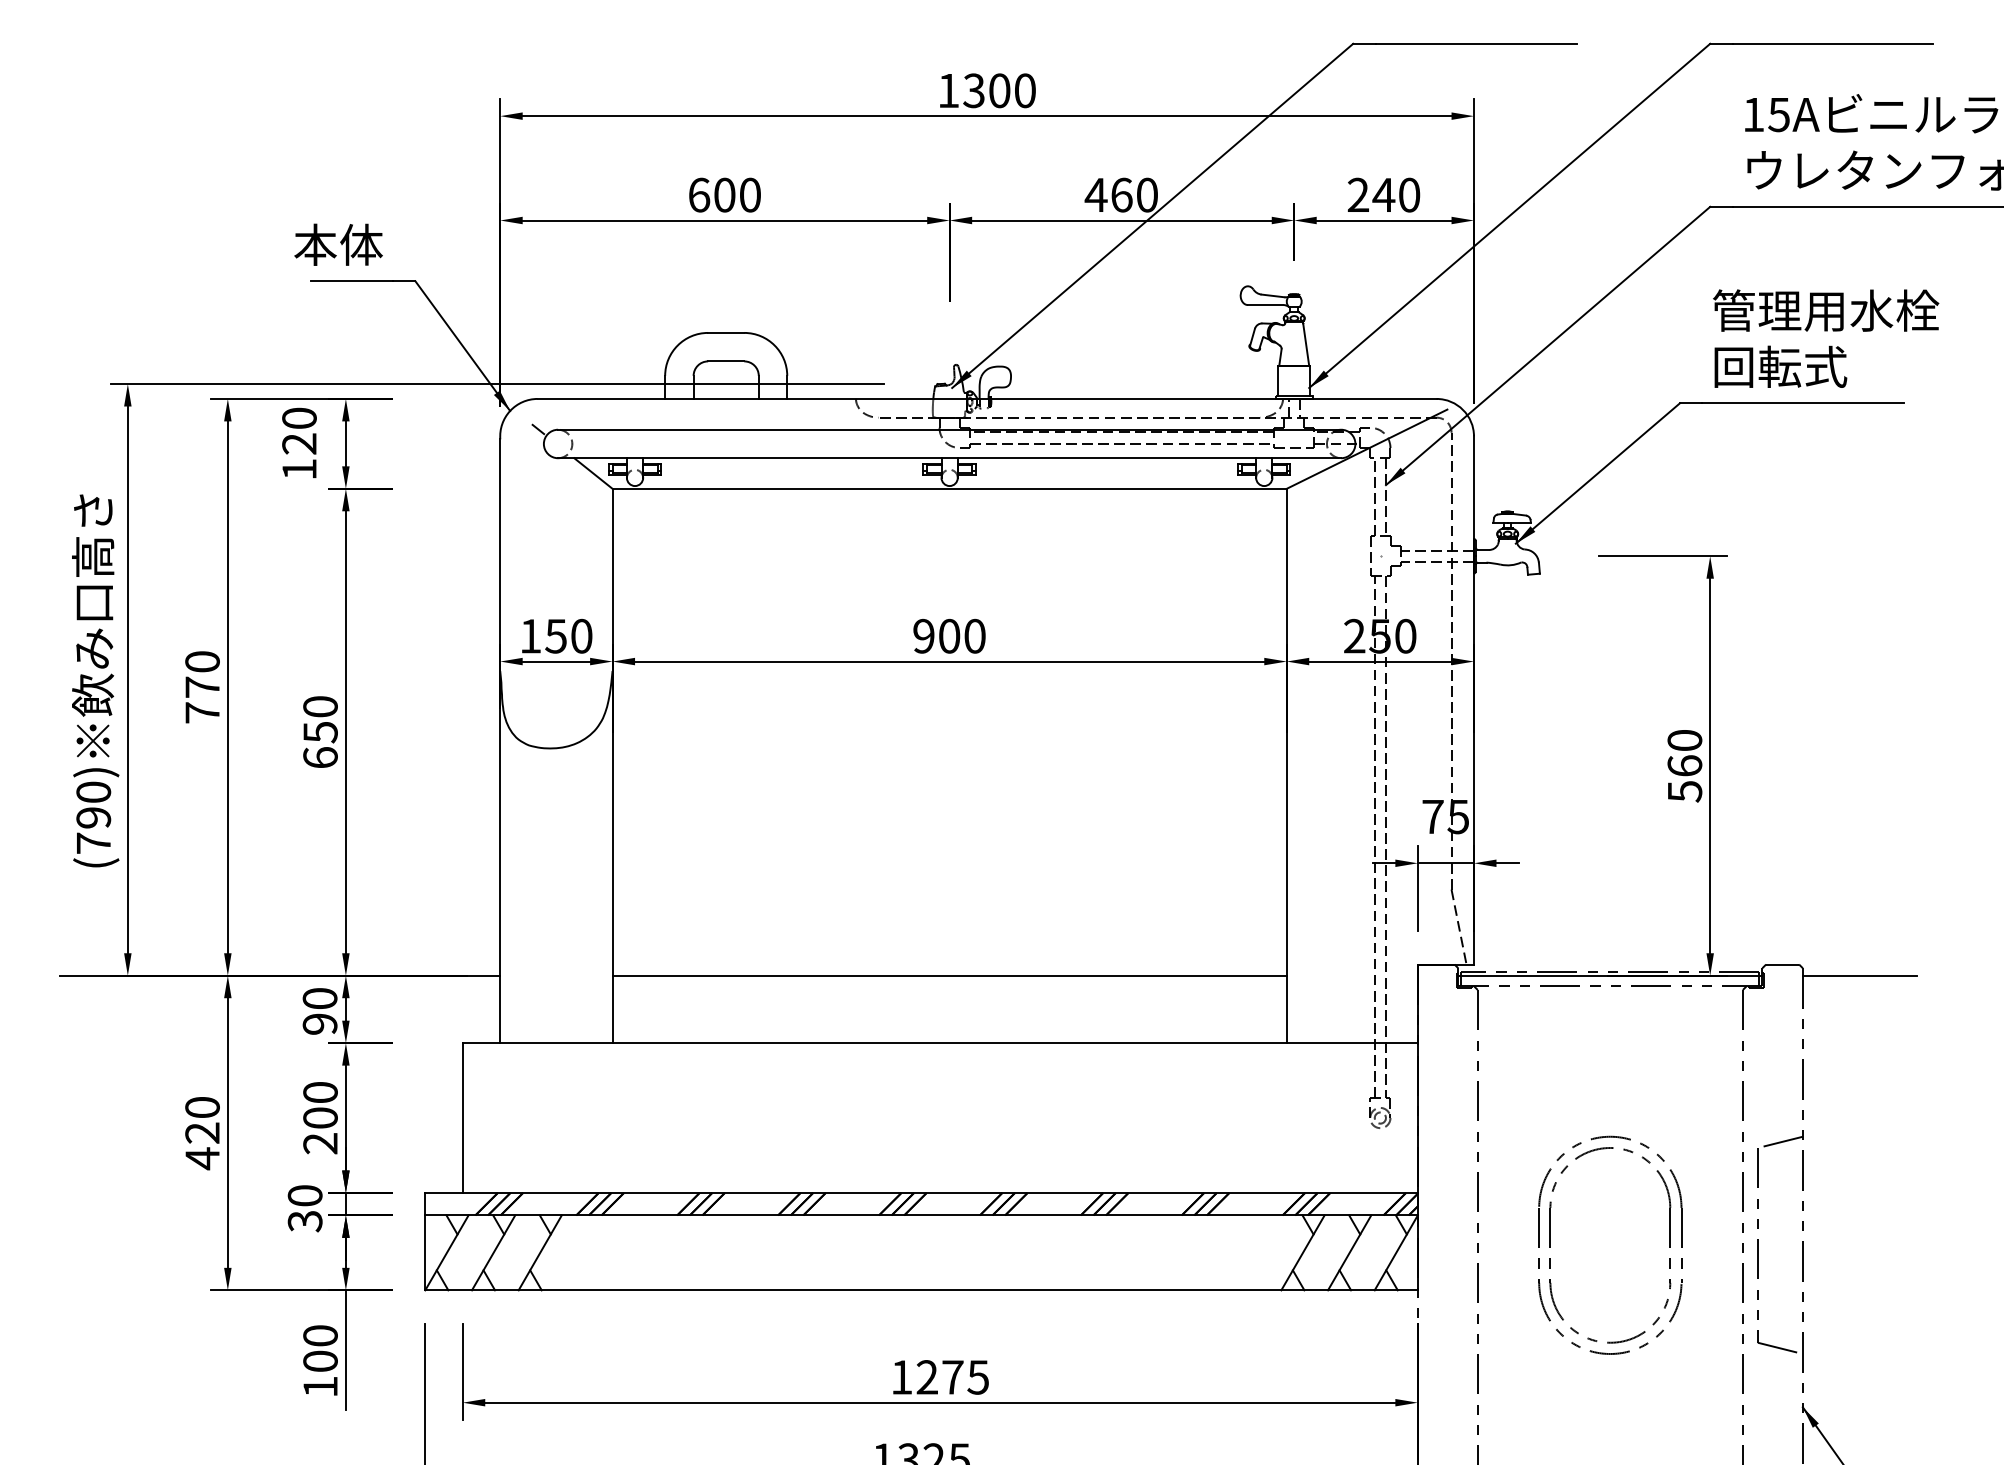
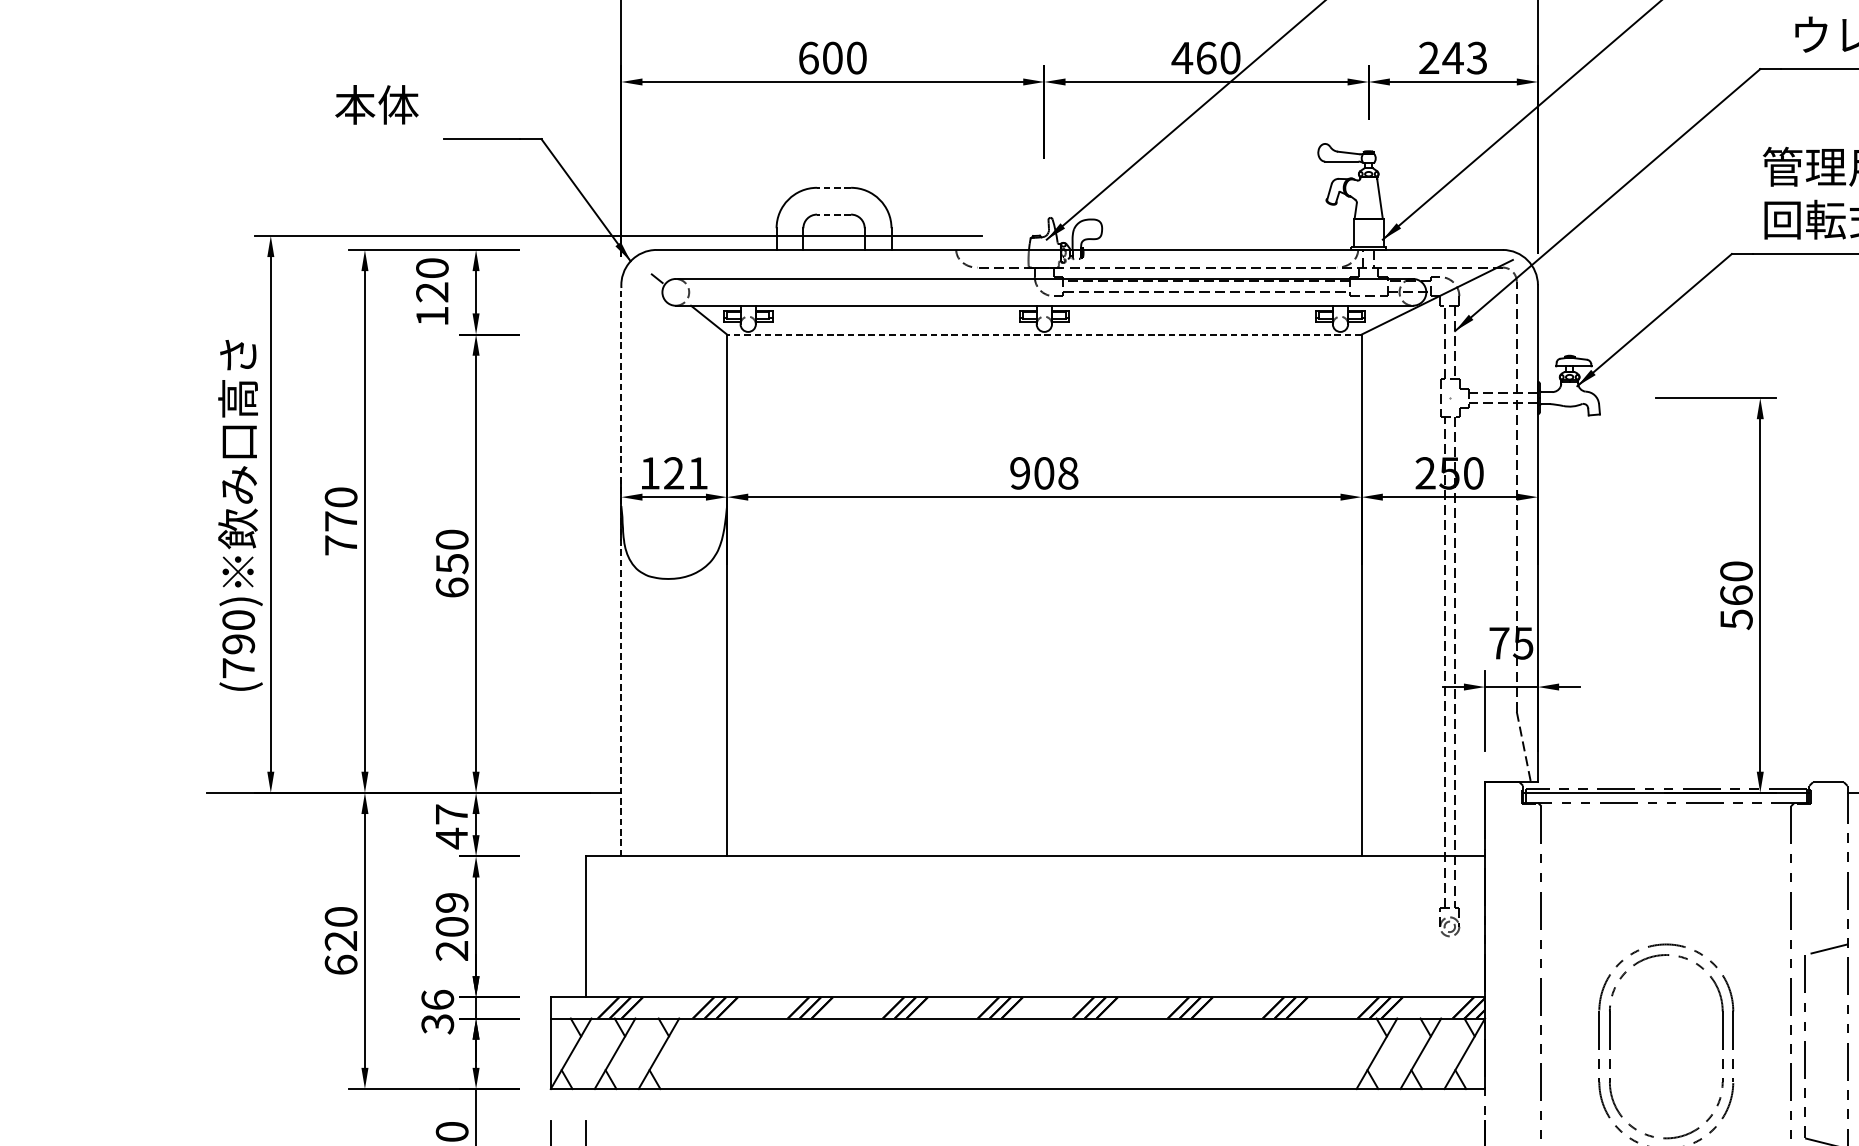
text: (1409, 194) -> (1477, 57), 240 -> 243
text: (338, 244) -> (376, 104), moved
line: (725, 332) -> (833, 187), solid -> dashed
line: (725, 361) -> (833, 214), solid -> dashed
line: (949, 488) -> (1044, 334), solid -> dashed
text: (568, 635) -> (685, 472), 150 -> 121
text: (974, 635) -> (1067, 472), 900 -> 908
line: (500, 741) -> (621, 572), solid -> dashed
line: (949, 975) -> (1044, 792), removed
text: (319, 1011) -> (451, 826), 90 -> 47
text: (320, 1092) -> (452, 902), 200 -> 209
text: (202, 1158) -> (341, 964), 420 -> 620
text: (304, 1195) -> (437, 999), 30 -> 36

